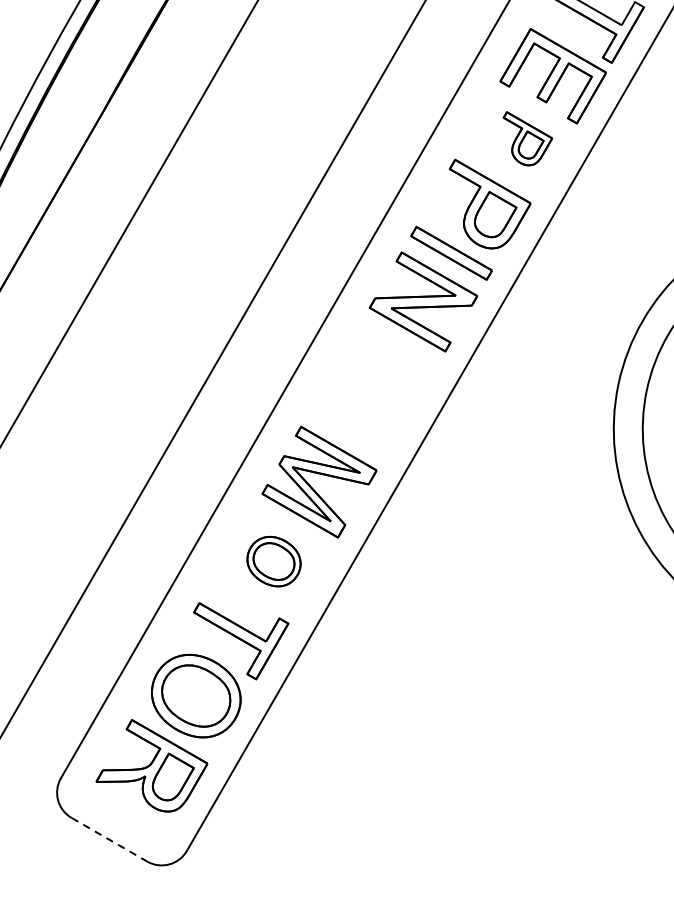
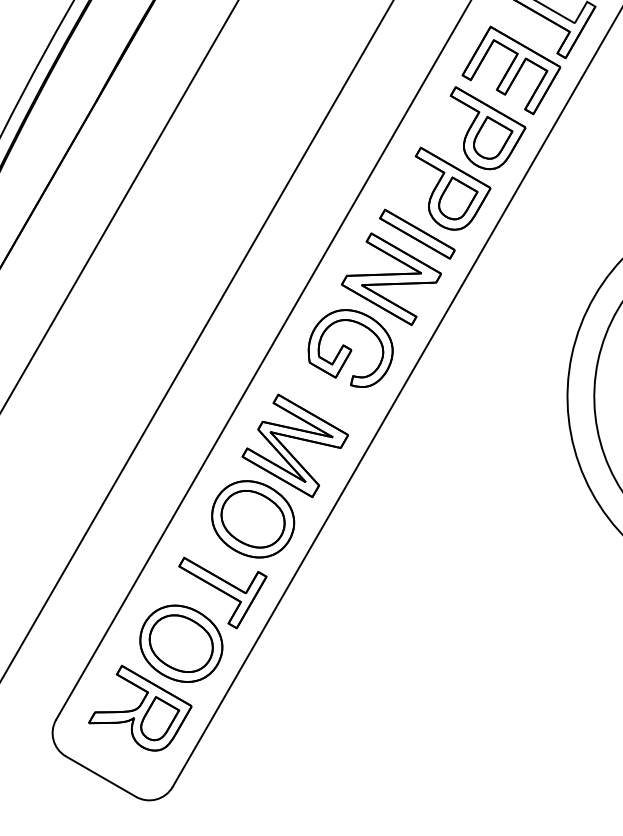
part: (527, 138) -> (487, 128), size x1.67
part: (379, 376) -> (350, 348), added
part: (274, 561) -> (253, 519), size x1.67
line: (109, 839) -> (101, 776), dashed -> solid

